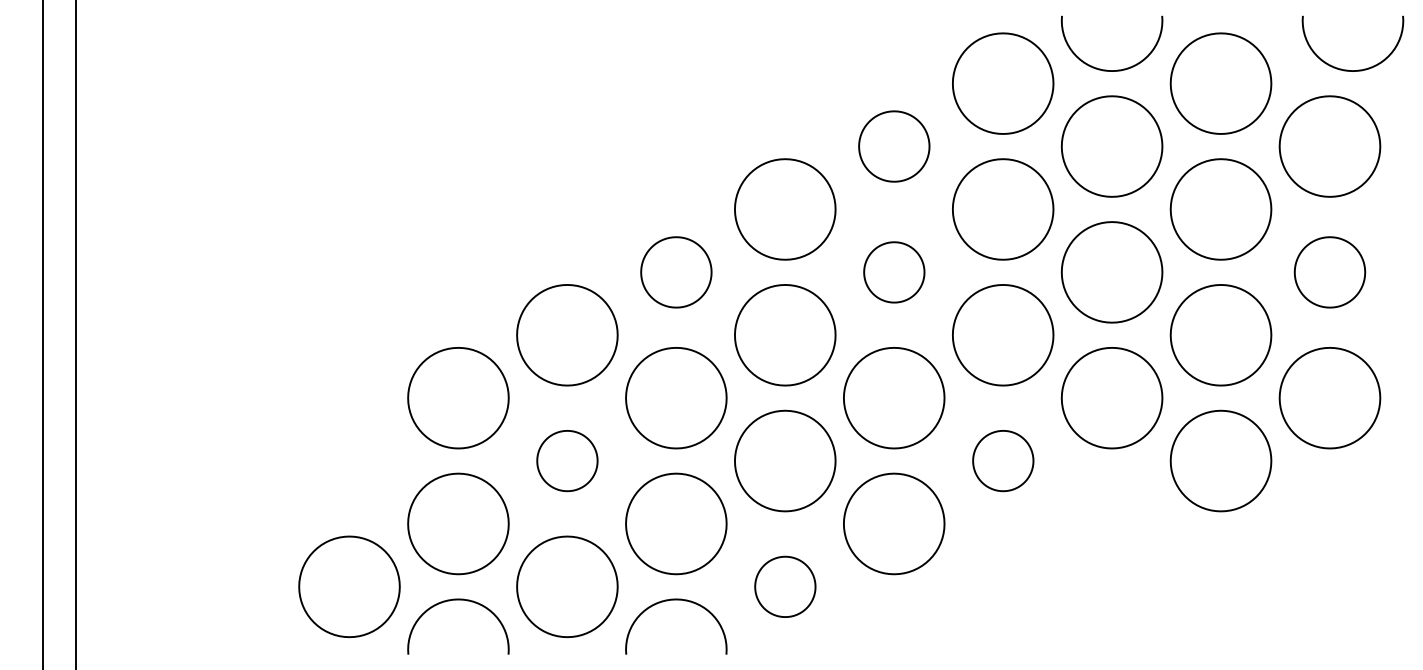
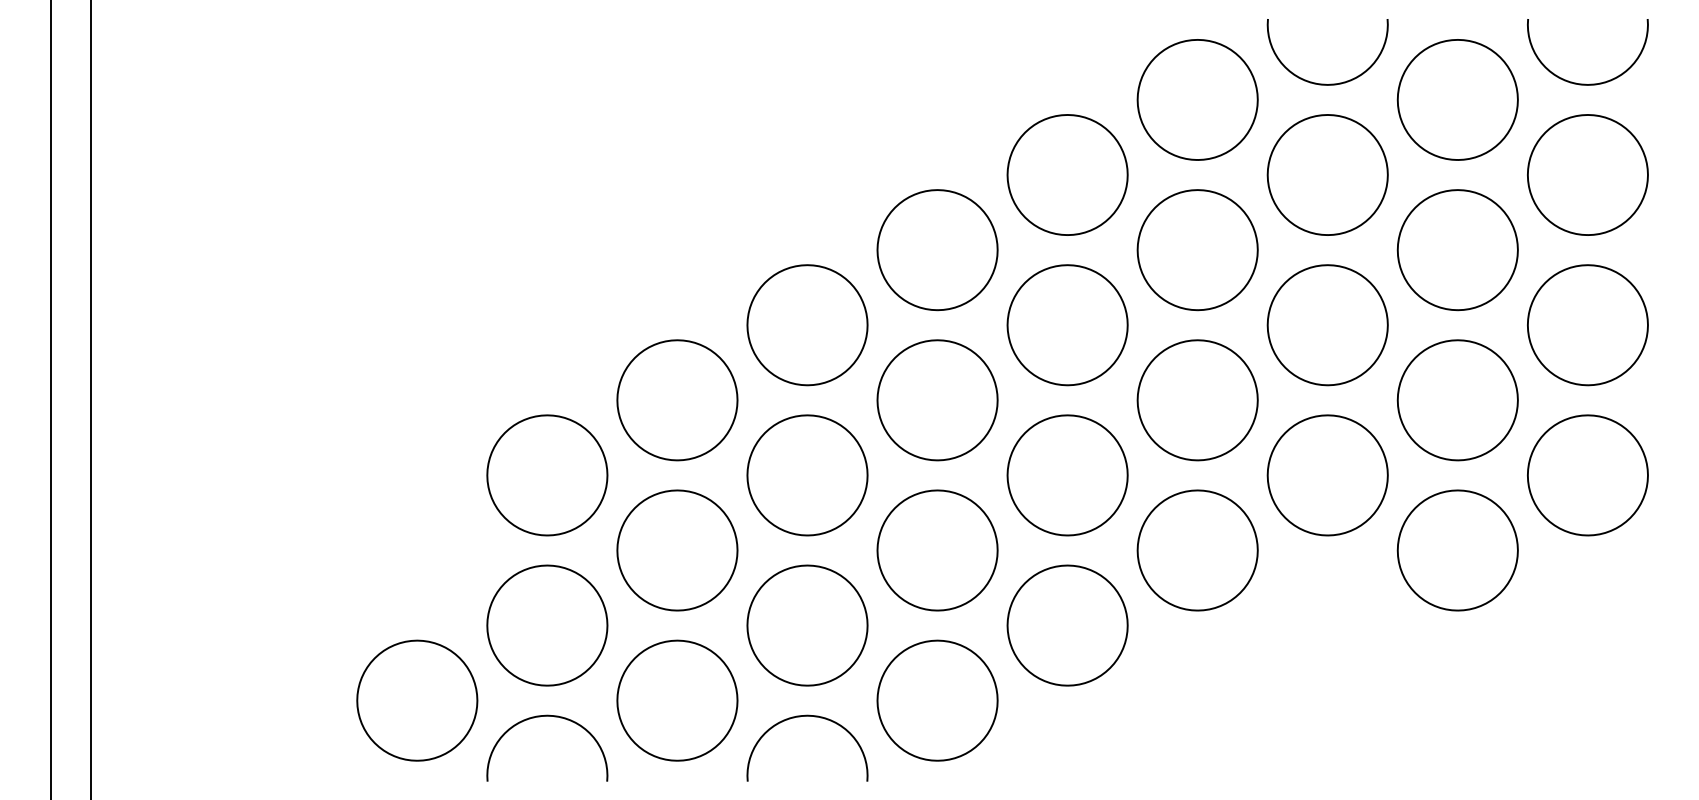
curve: (1347, 69) -> (1581, 83), moved
part: (894, 146) -> (1067, 174), size x1.43
part: (676, 272) -> (807, 325), size x1.43
part: (894, 272) -> (1067, 325), size x1.67
part: (1329, 272) -> (1587, 325), size x1.43
part: (567, 460) -> (677, 549), size x1.67
part: (1003, 460) -> (1198, 549), size x1.67
part: (785, 586) -> (937, 700), size x1.67

